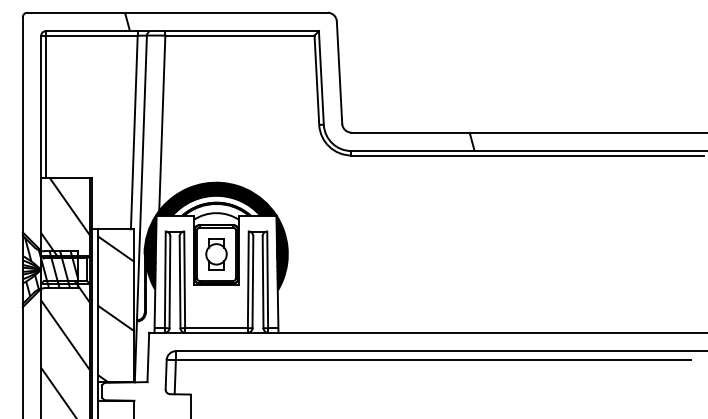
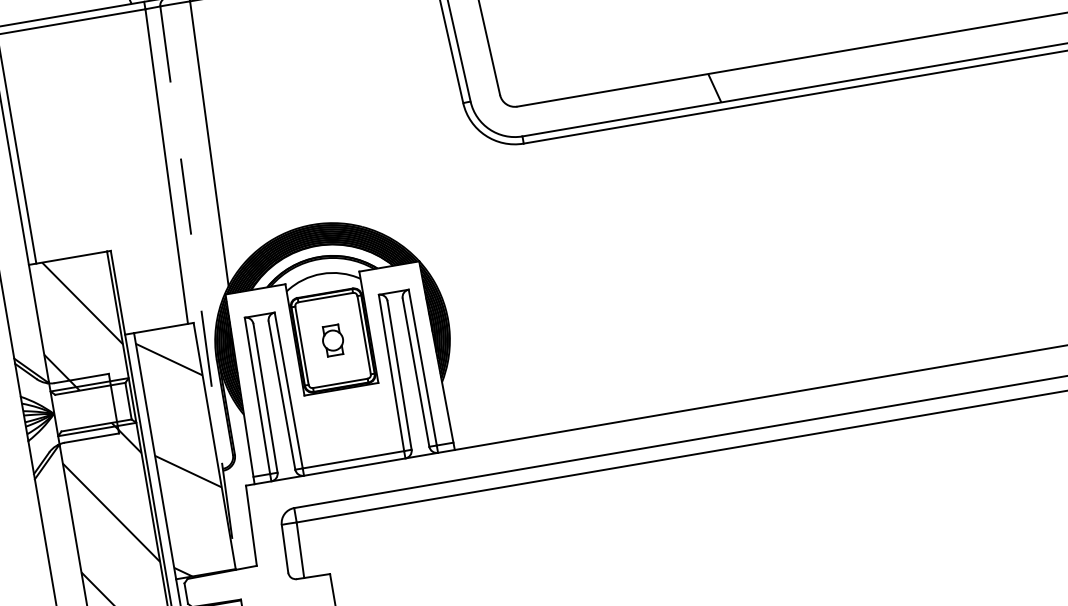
line: (140, 209) -> (197, 289), solid -> dashed
part: (216, 254) -> (333, 340), size x0.6
hatch: (51, 266) -> (69, 405), removed

